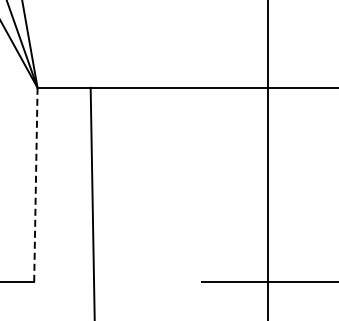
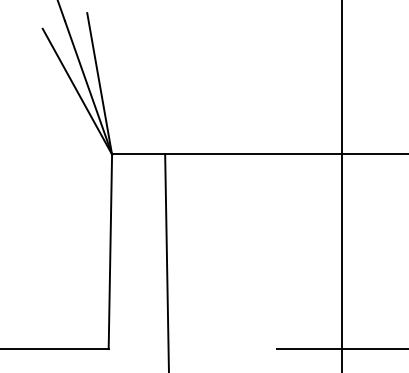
line: (36, 185) -> (110, 252), dashed -> solid

